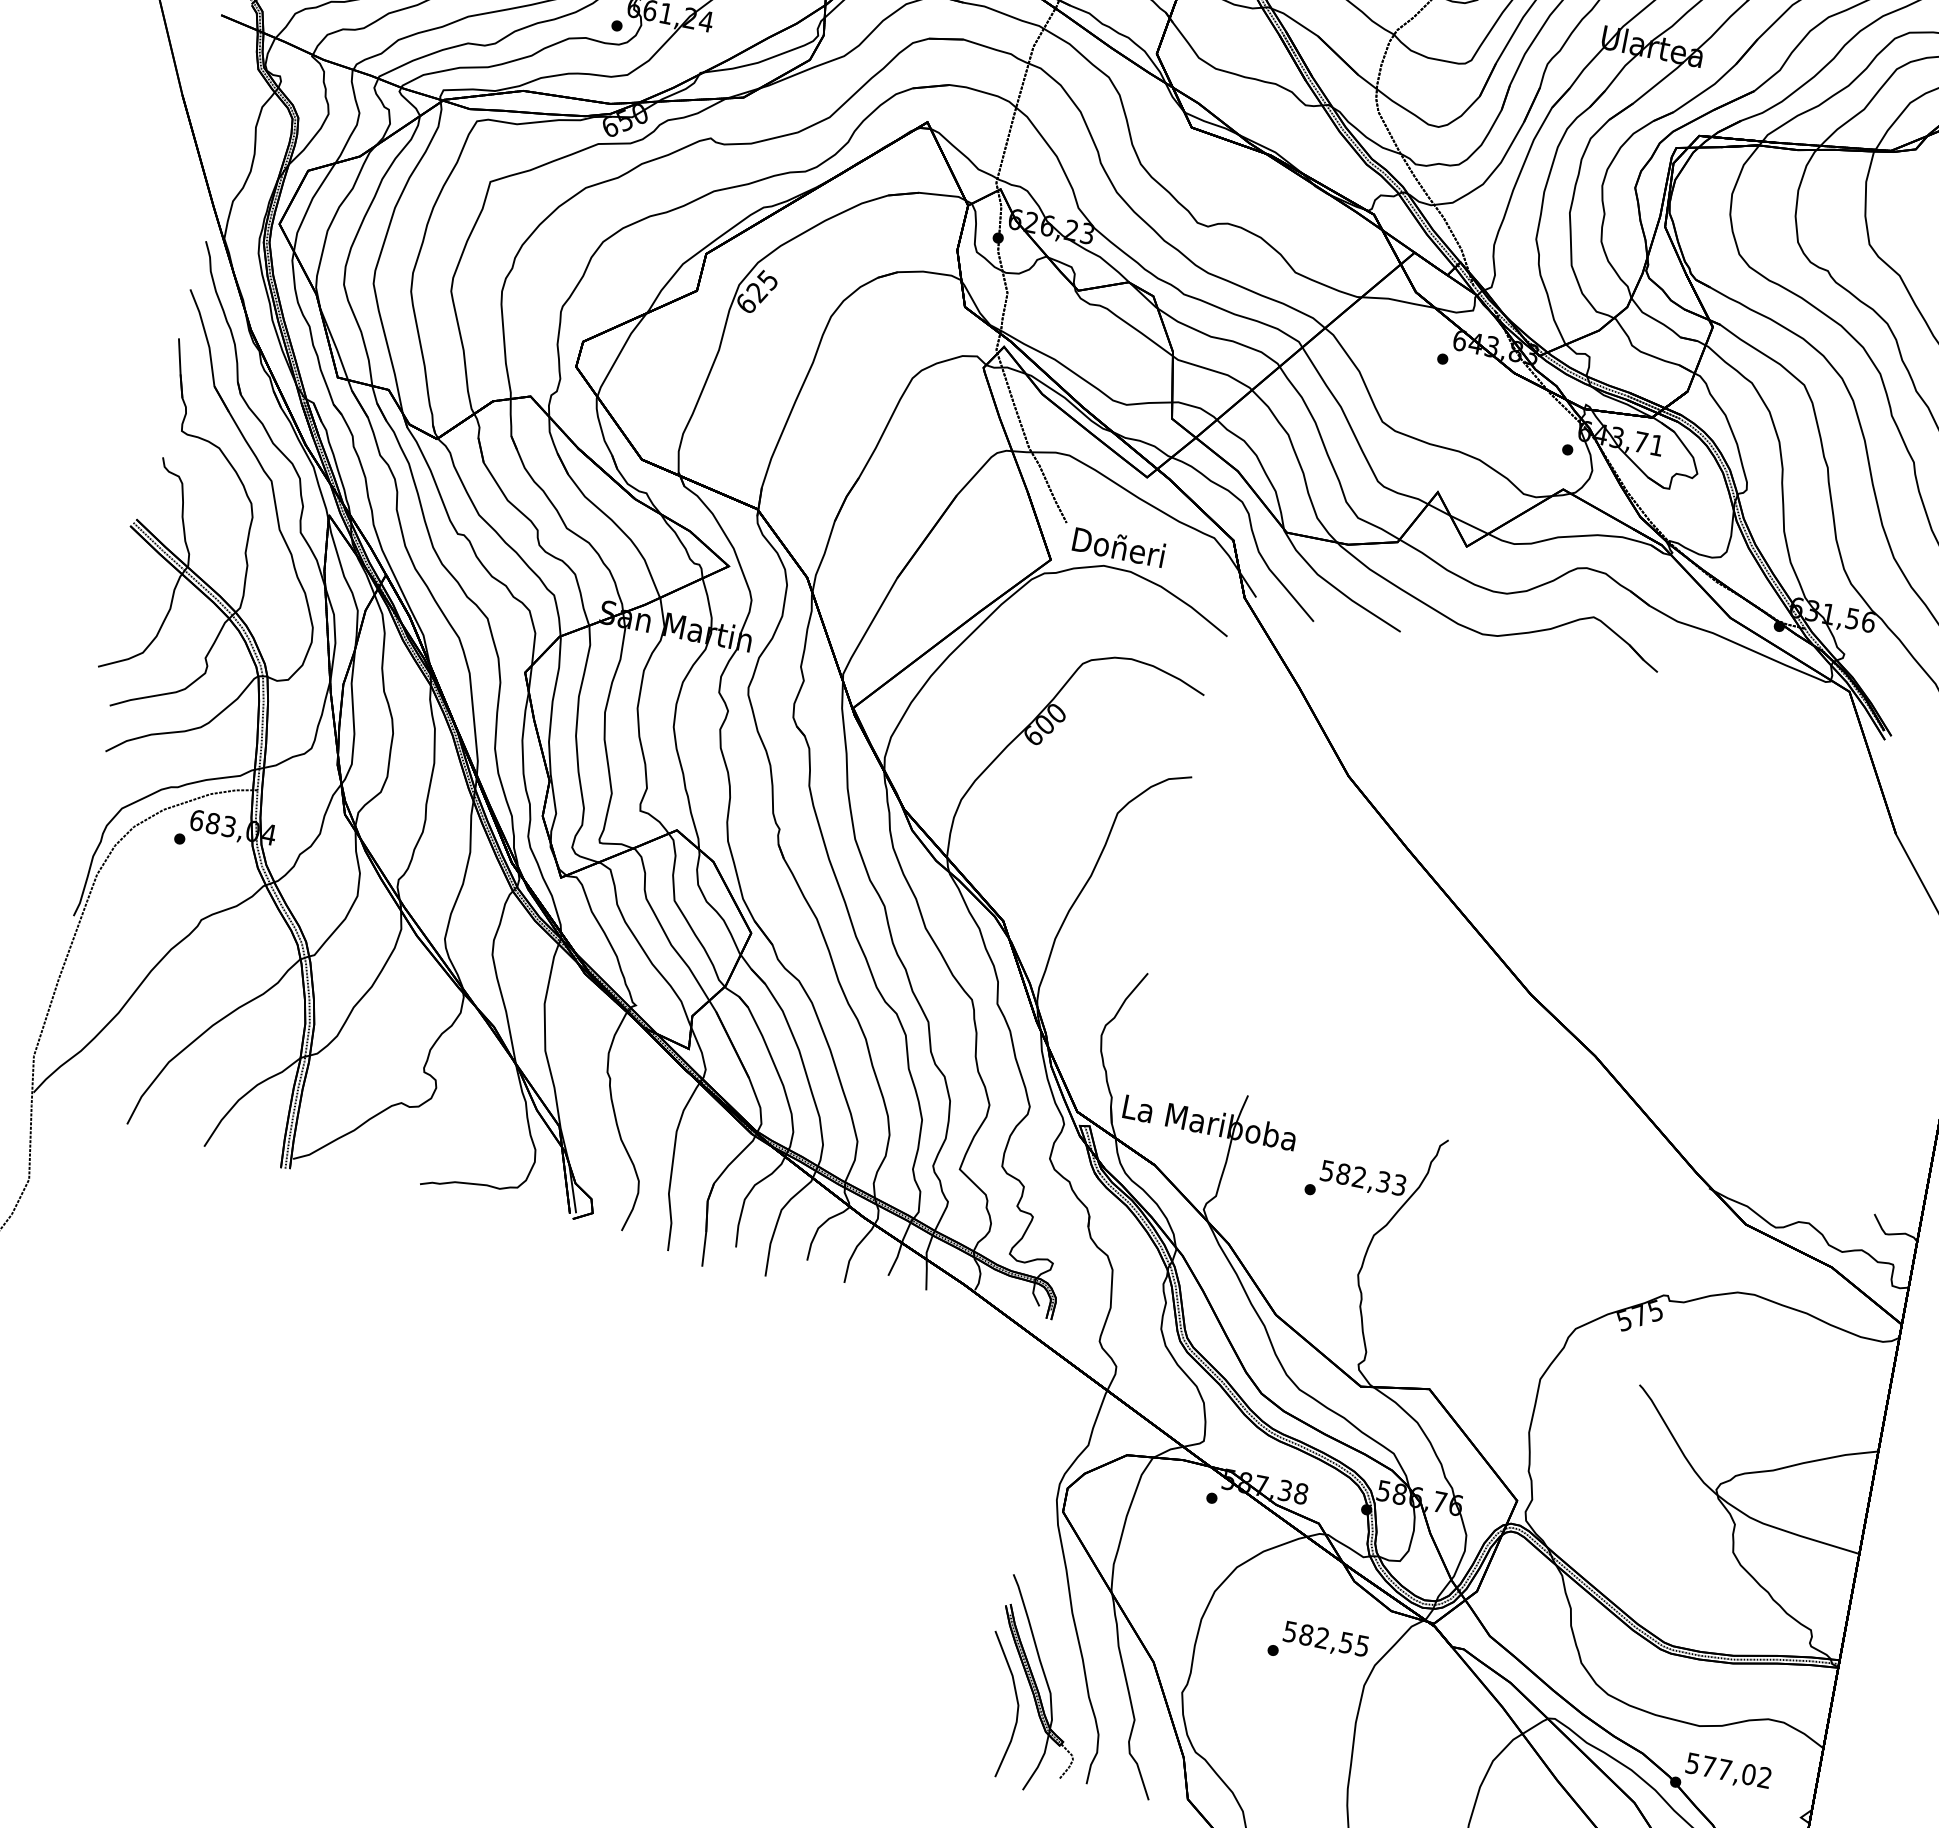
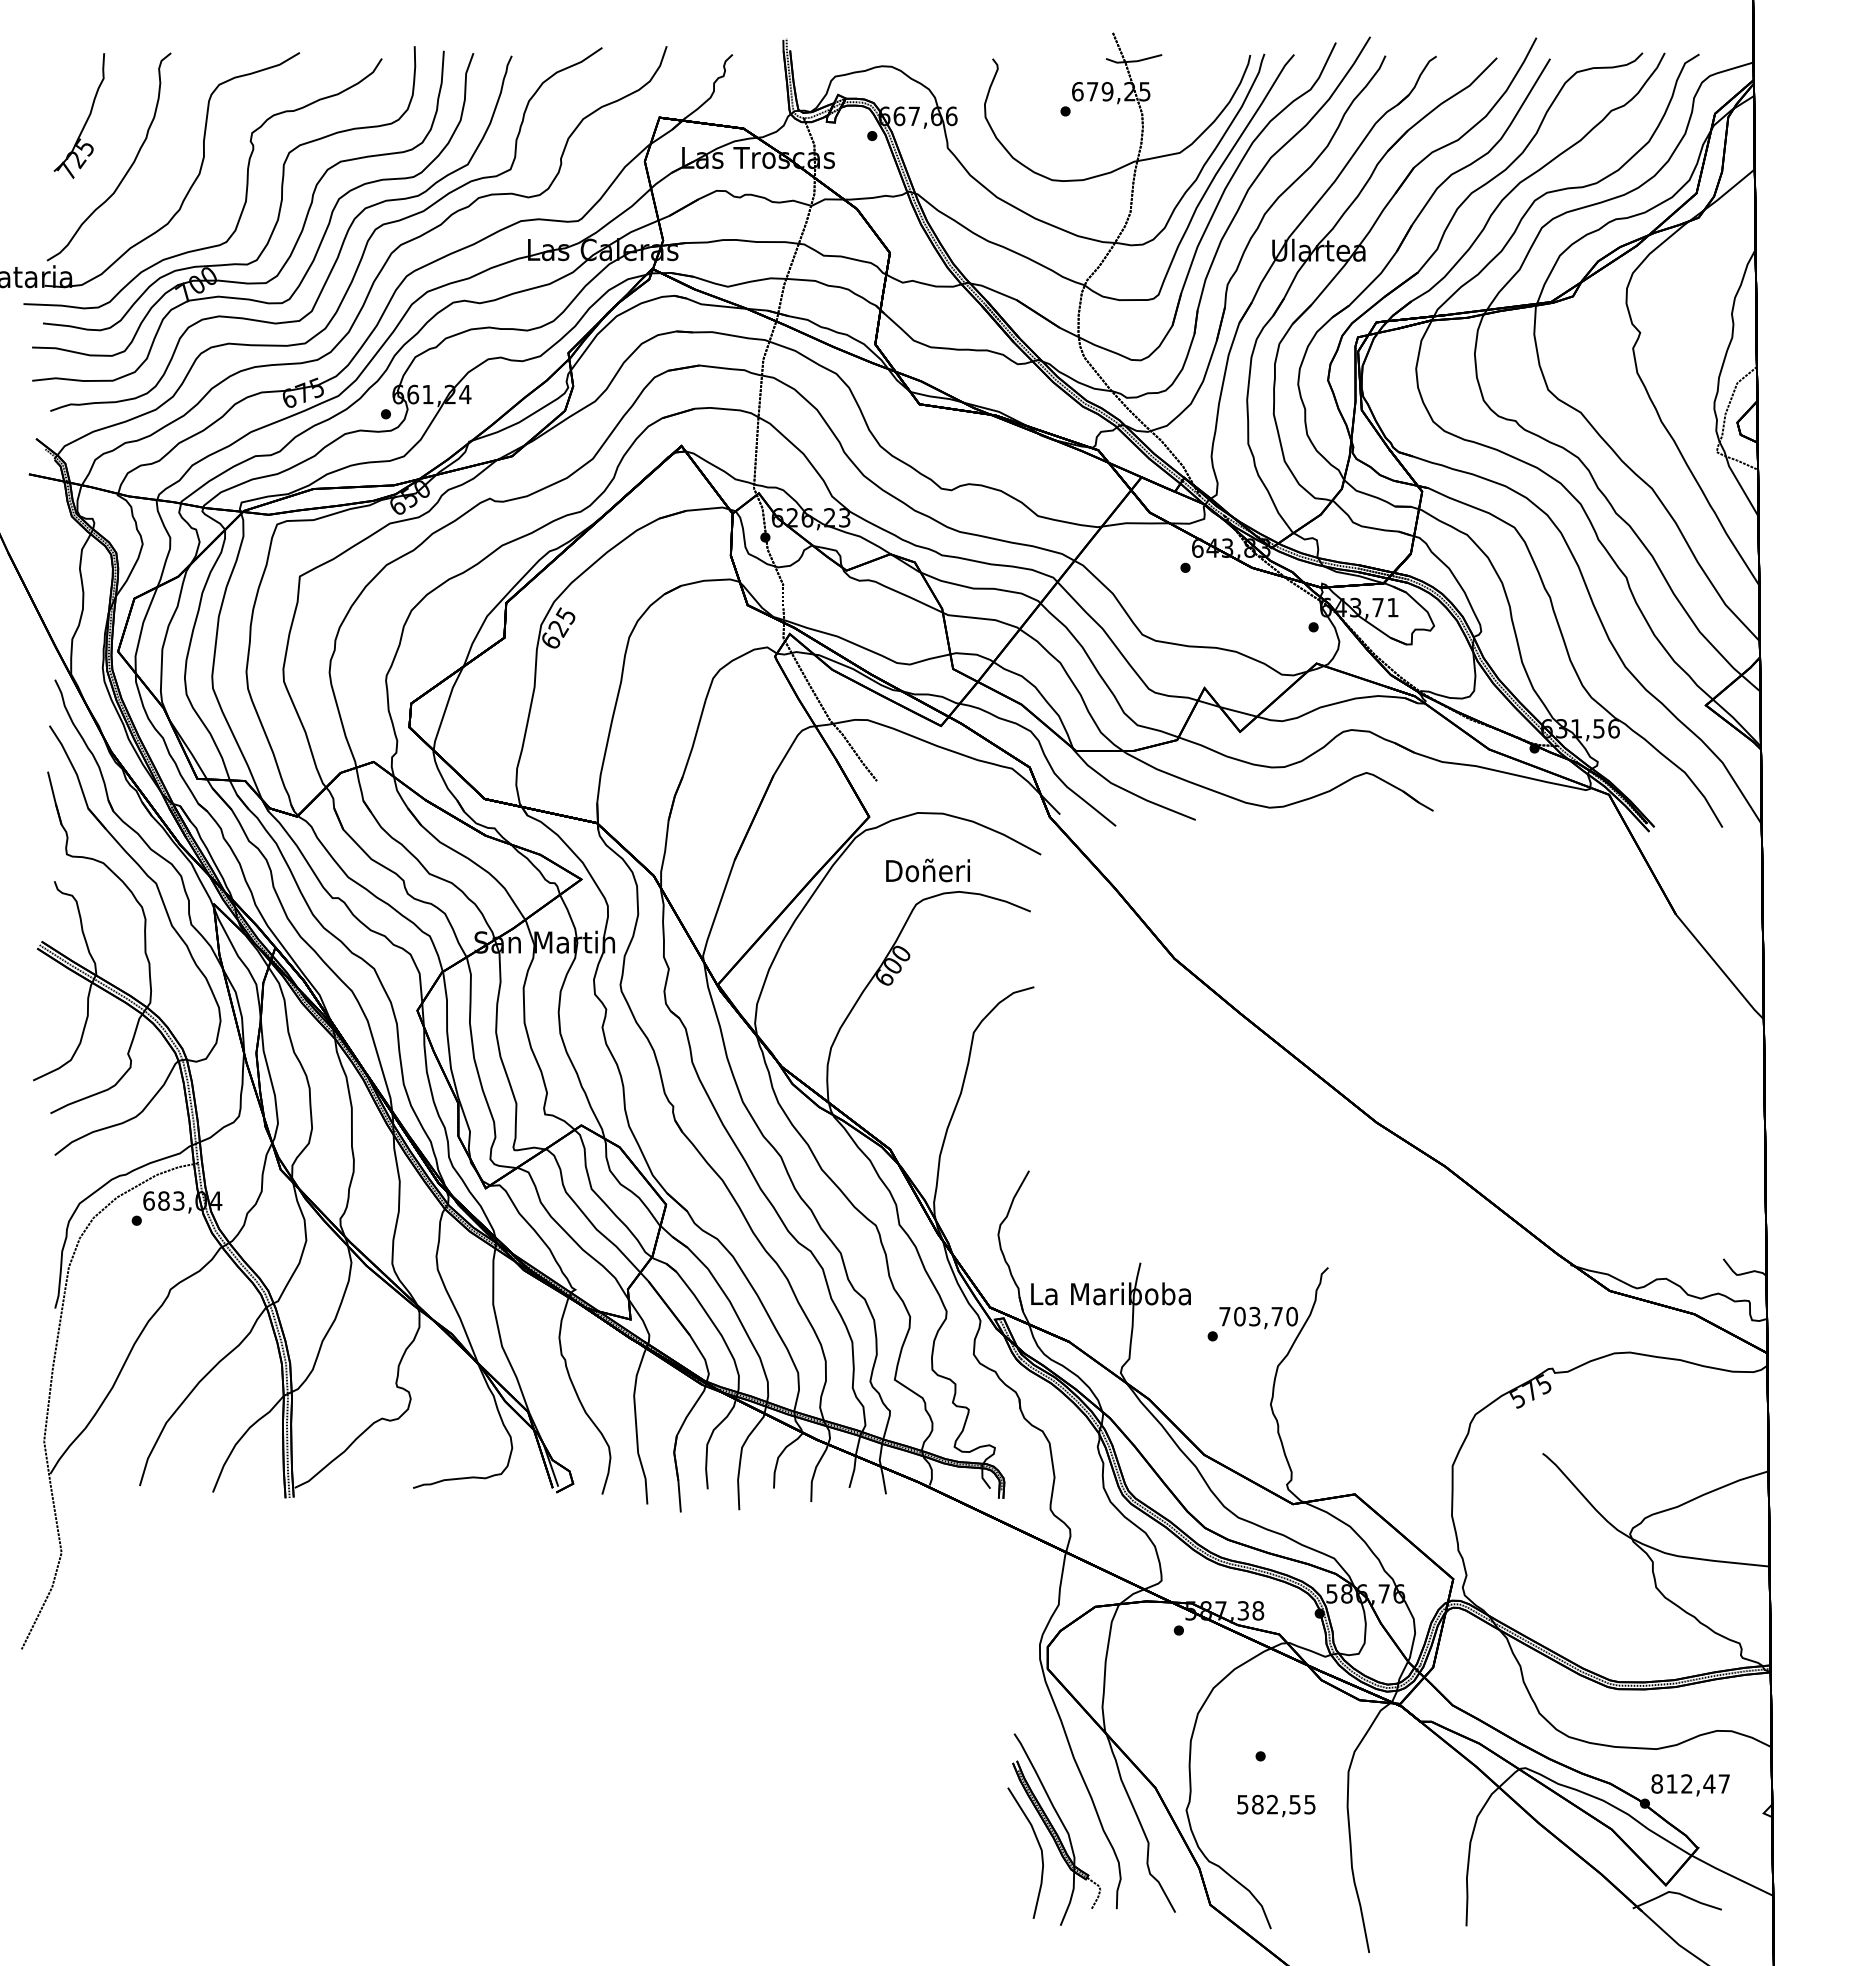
text: (1118, 546) -> (927, 870), moved
text: (1363, 1177) -> (1258, 1316), 582,33 -> 703,70
text: (1326, 1639) -> (1276, 1805), moved
text: (1728, 1770) -> (1690, 1783), 577,02 -> 812,47

